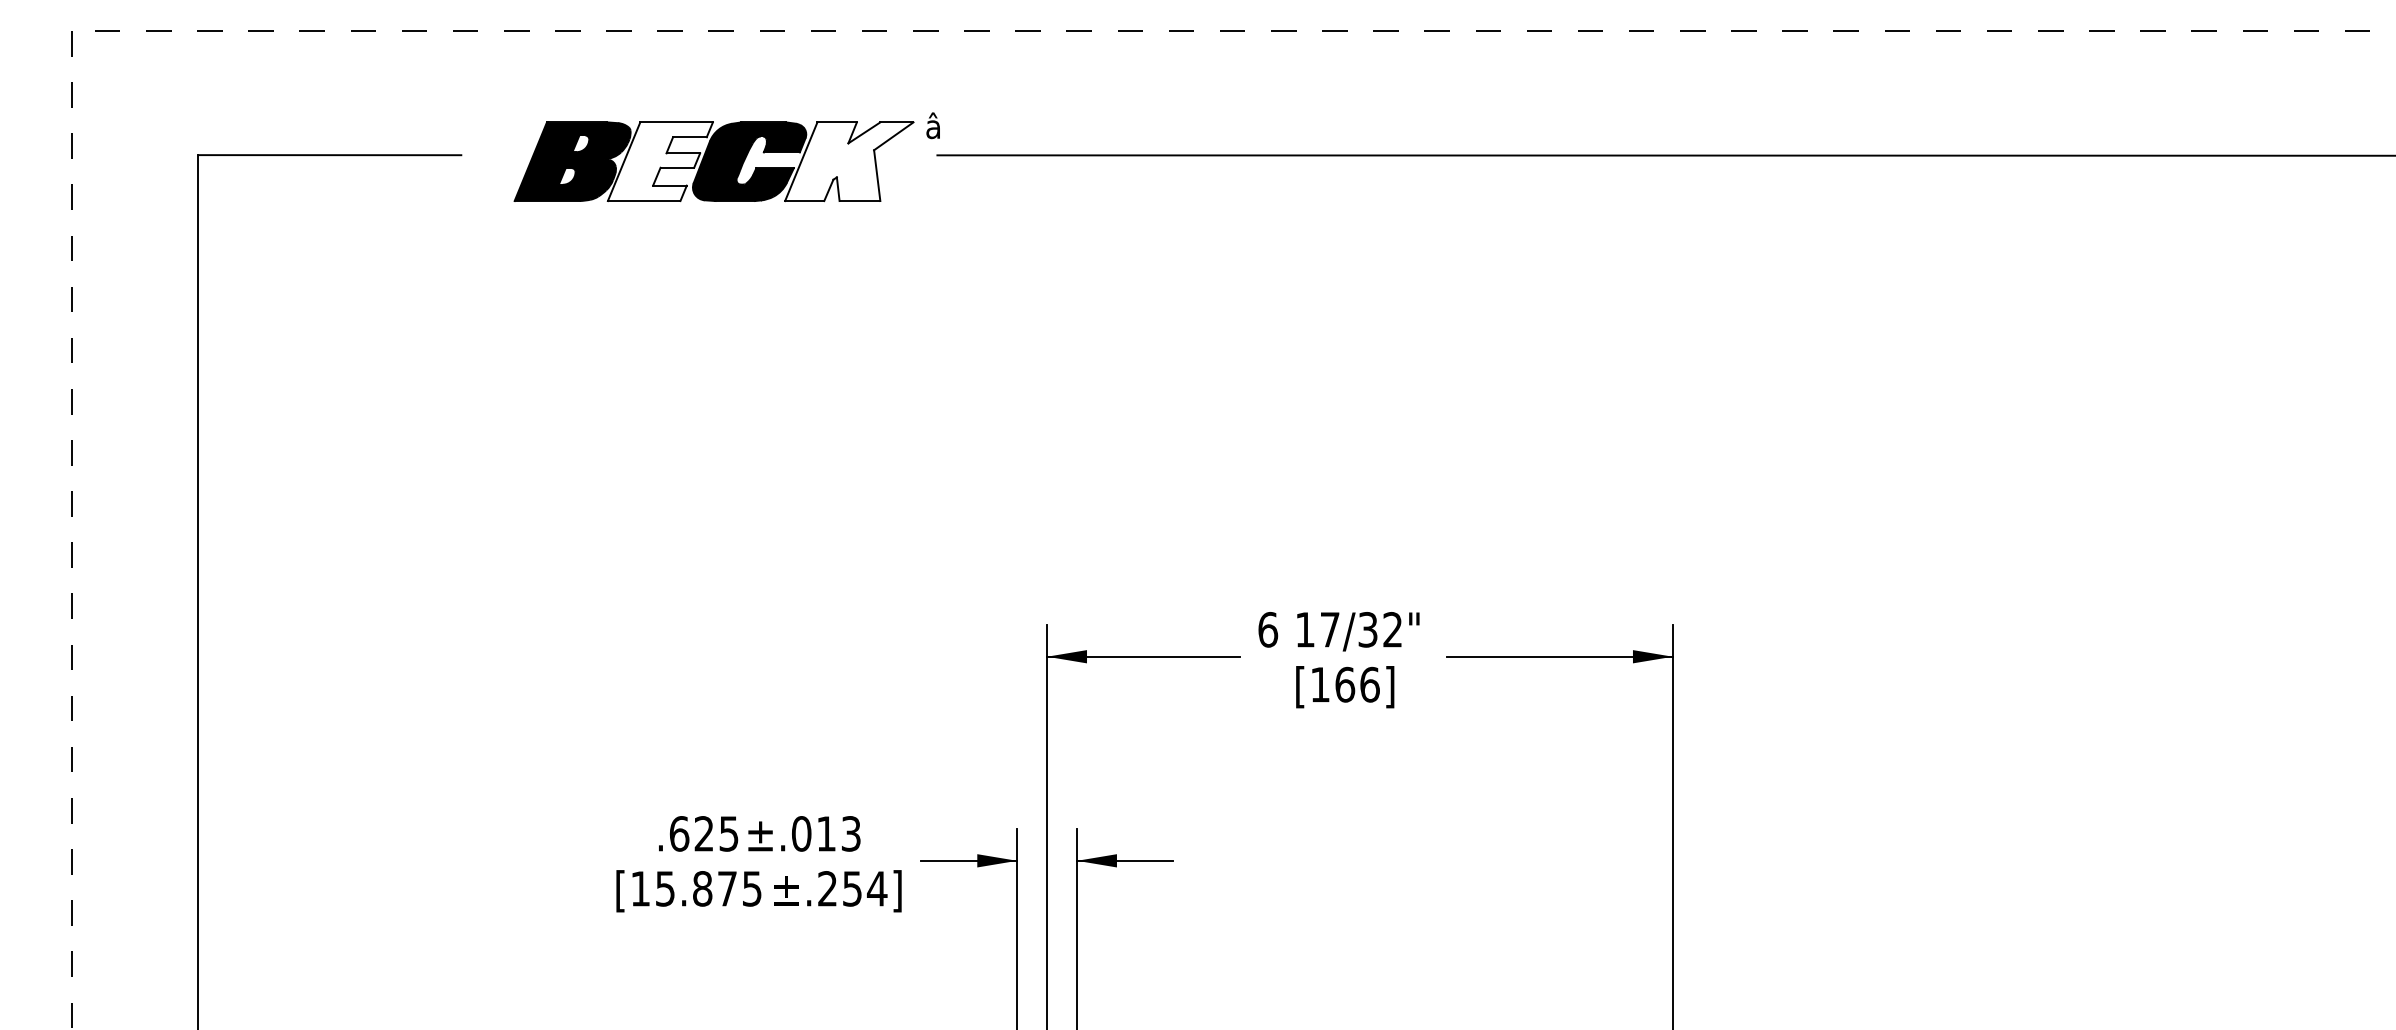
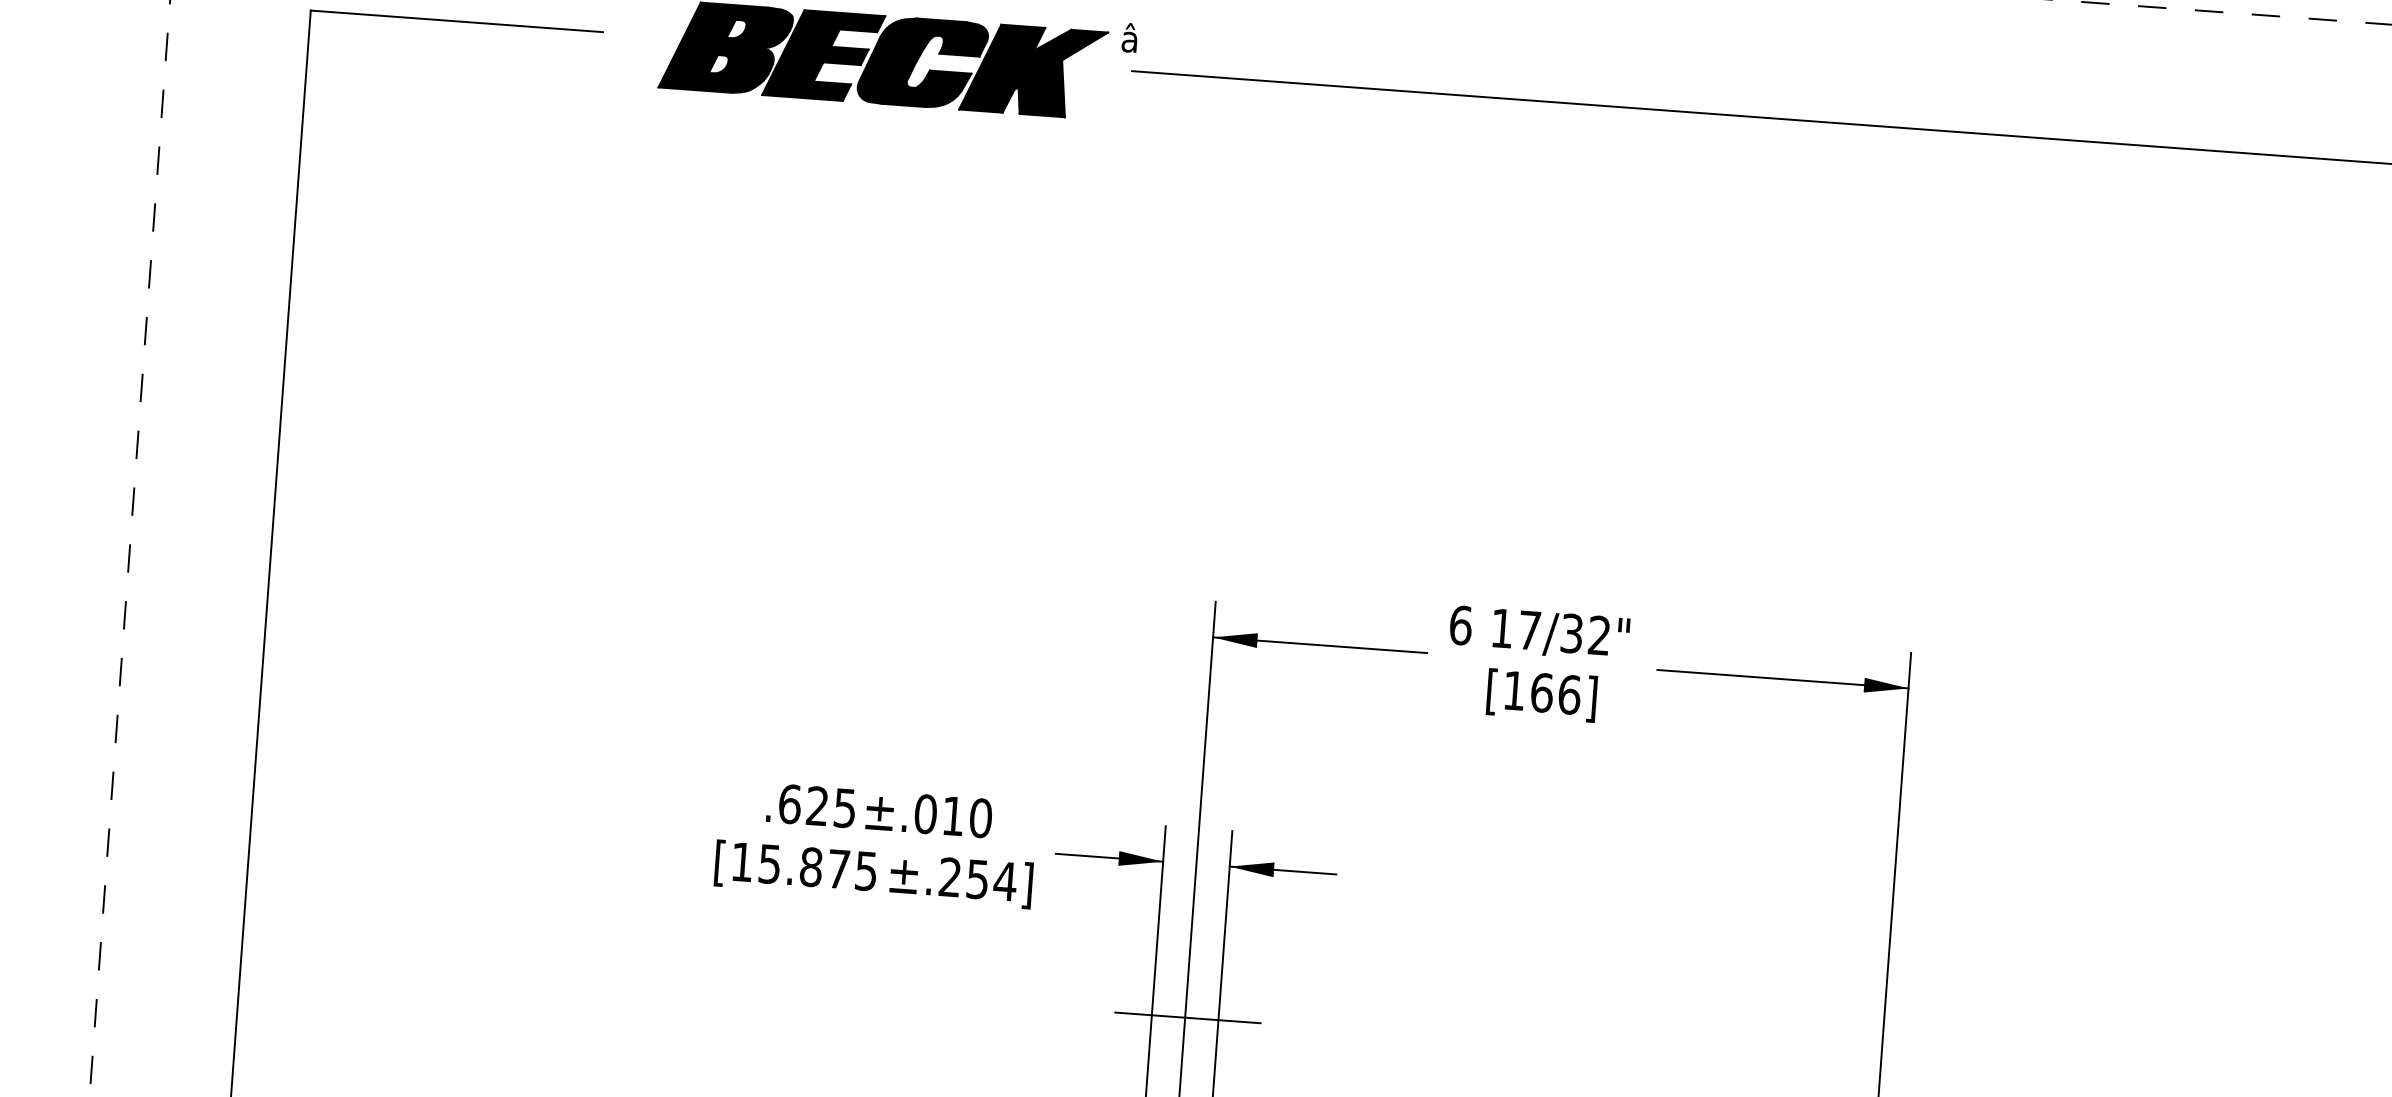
fill: (659, 161) -> (822, 55), added
fill: (849, 161) -> (1033, 70), added
text: (851, 833) -> (981, 817), ±.013 -> ±.010
line: (1049, 998) -> (1187, 1017), added

